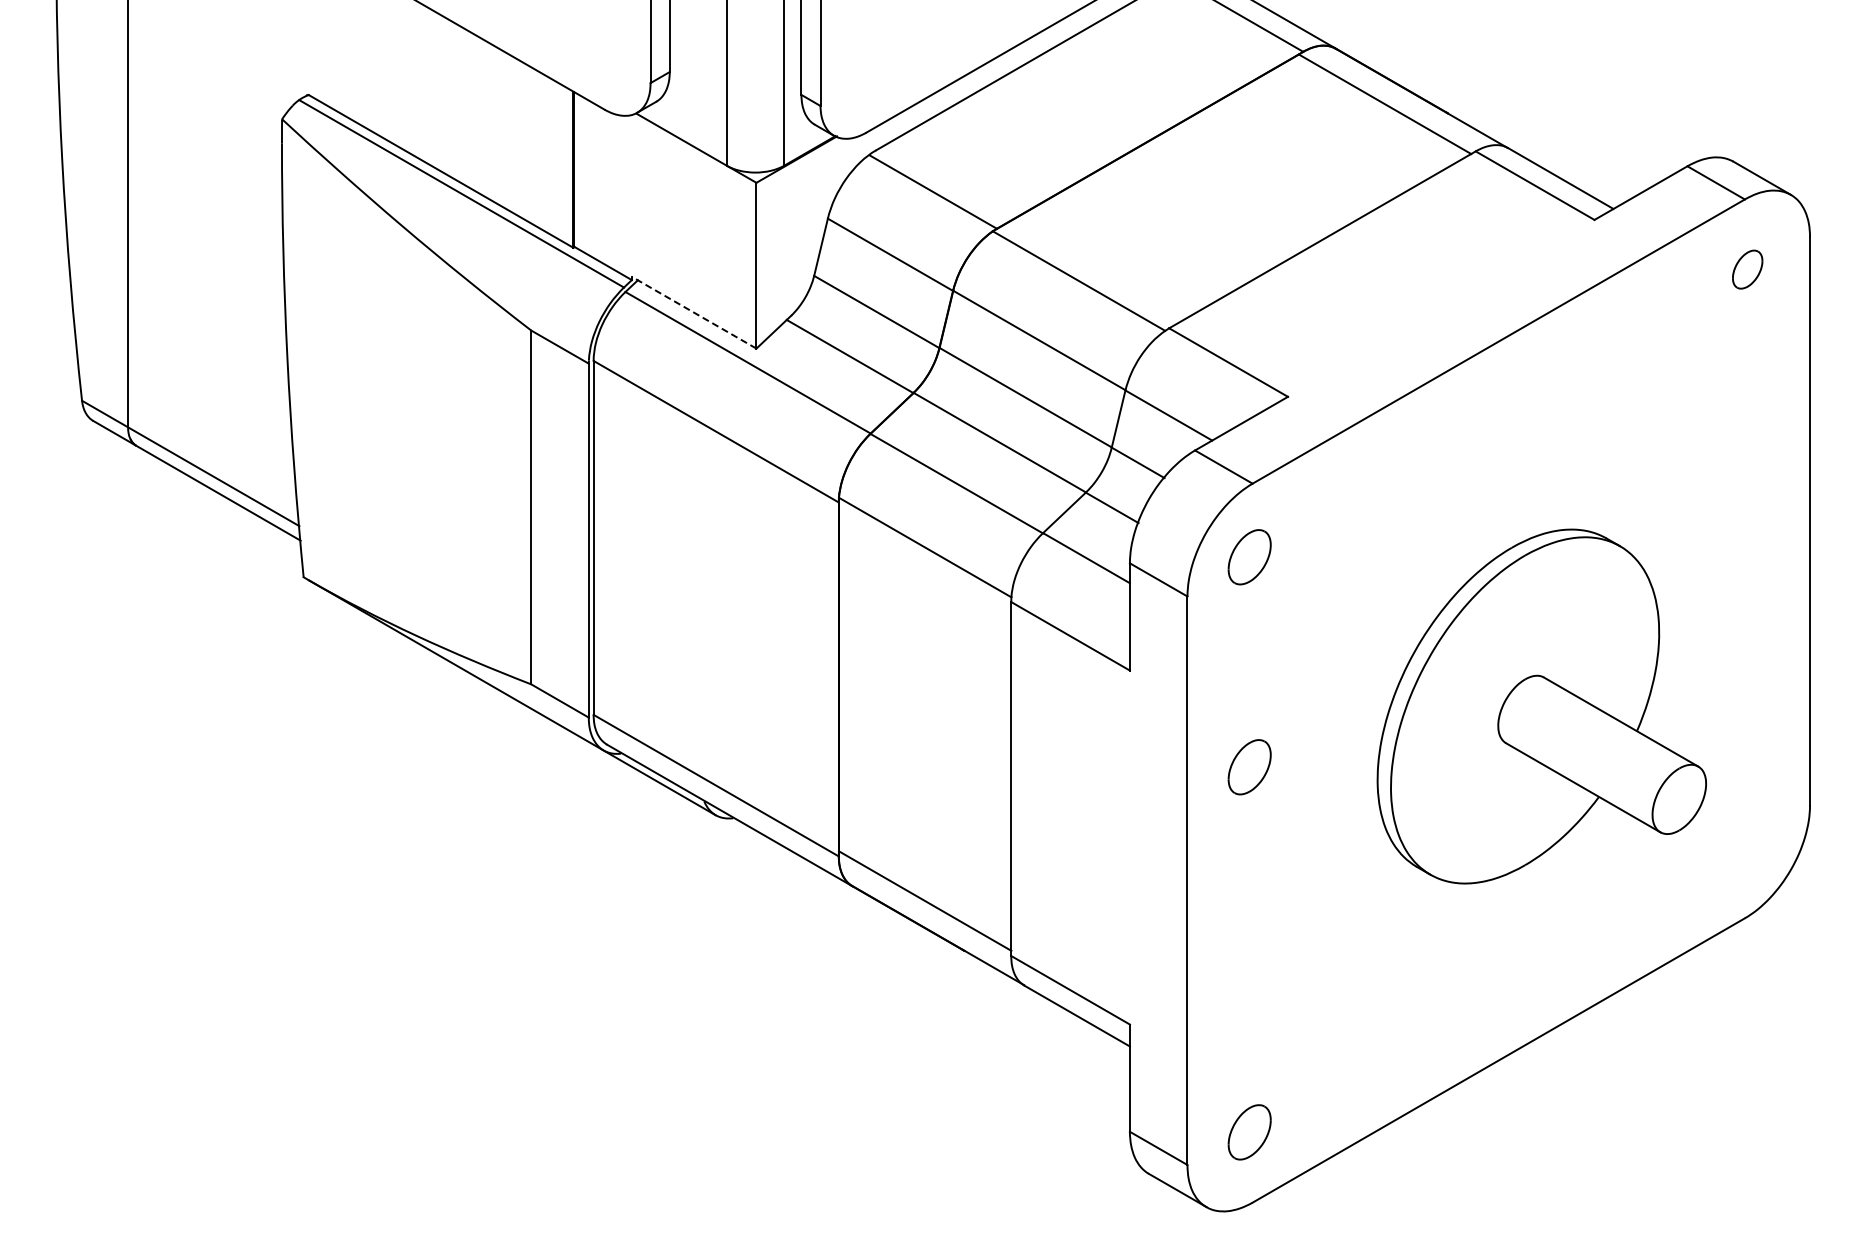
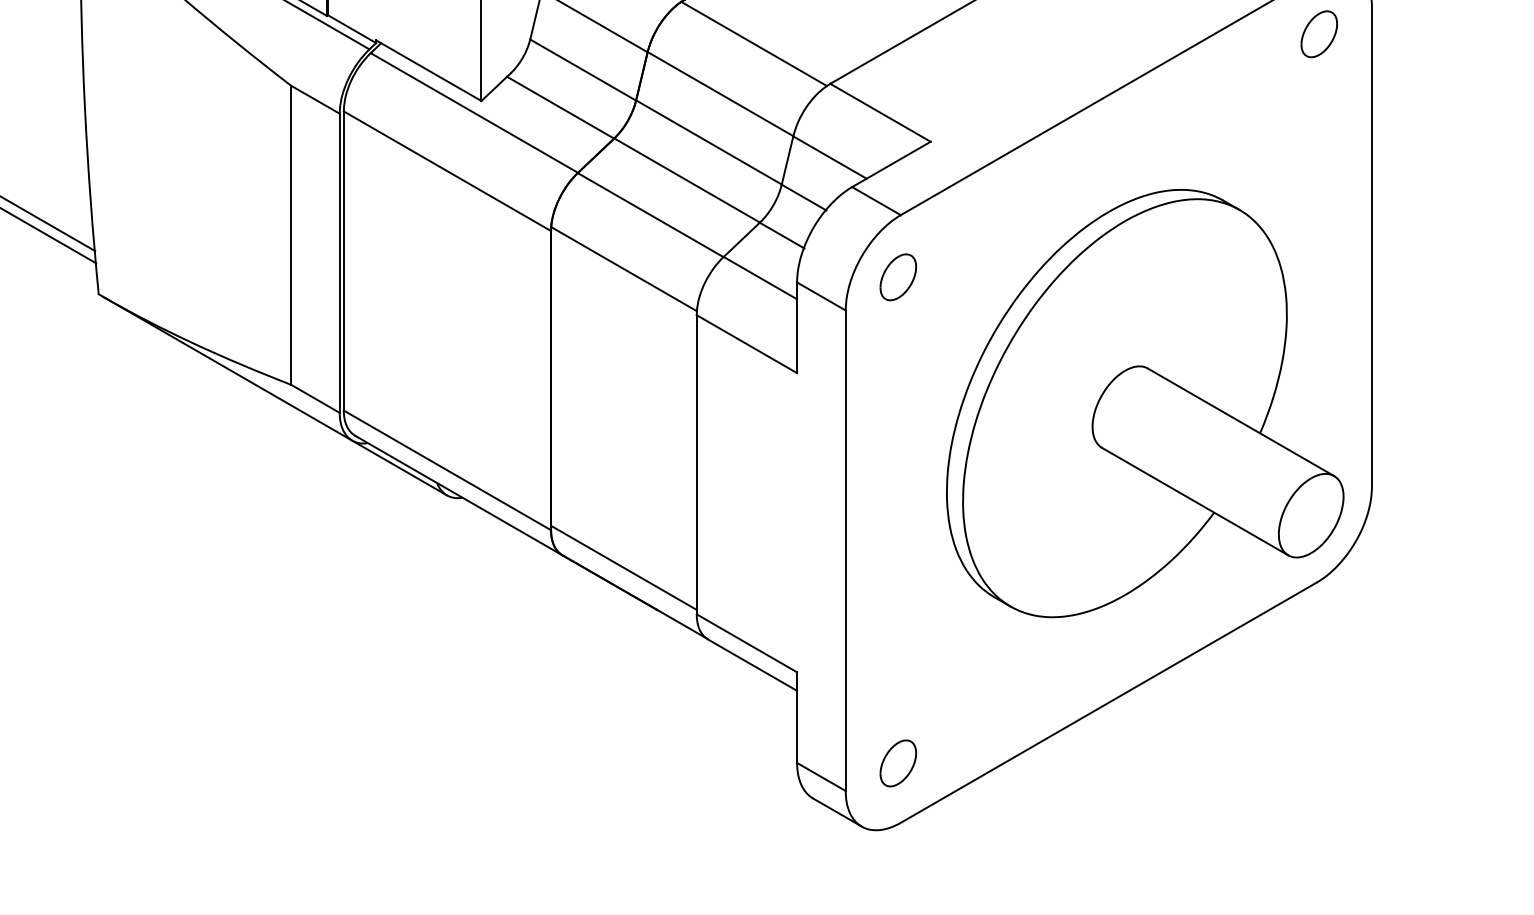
part: (1747, 269) -> (1319, 34), size x1.43
line: (694, 312) -> (429, 70), dashed -> solid
part: (1541, 706) -> (1144, 403), size x1.43
part: (1249, 767) -> (898, 455), removed

